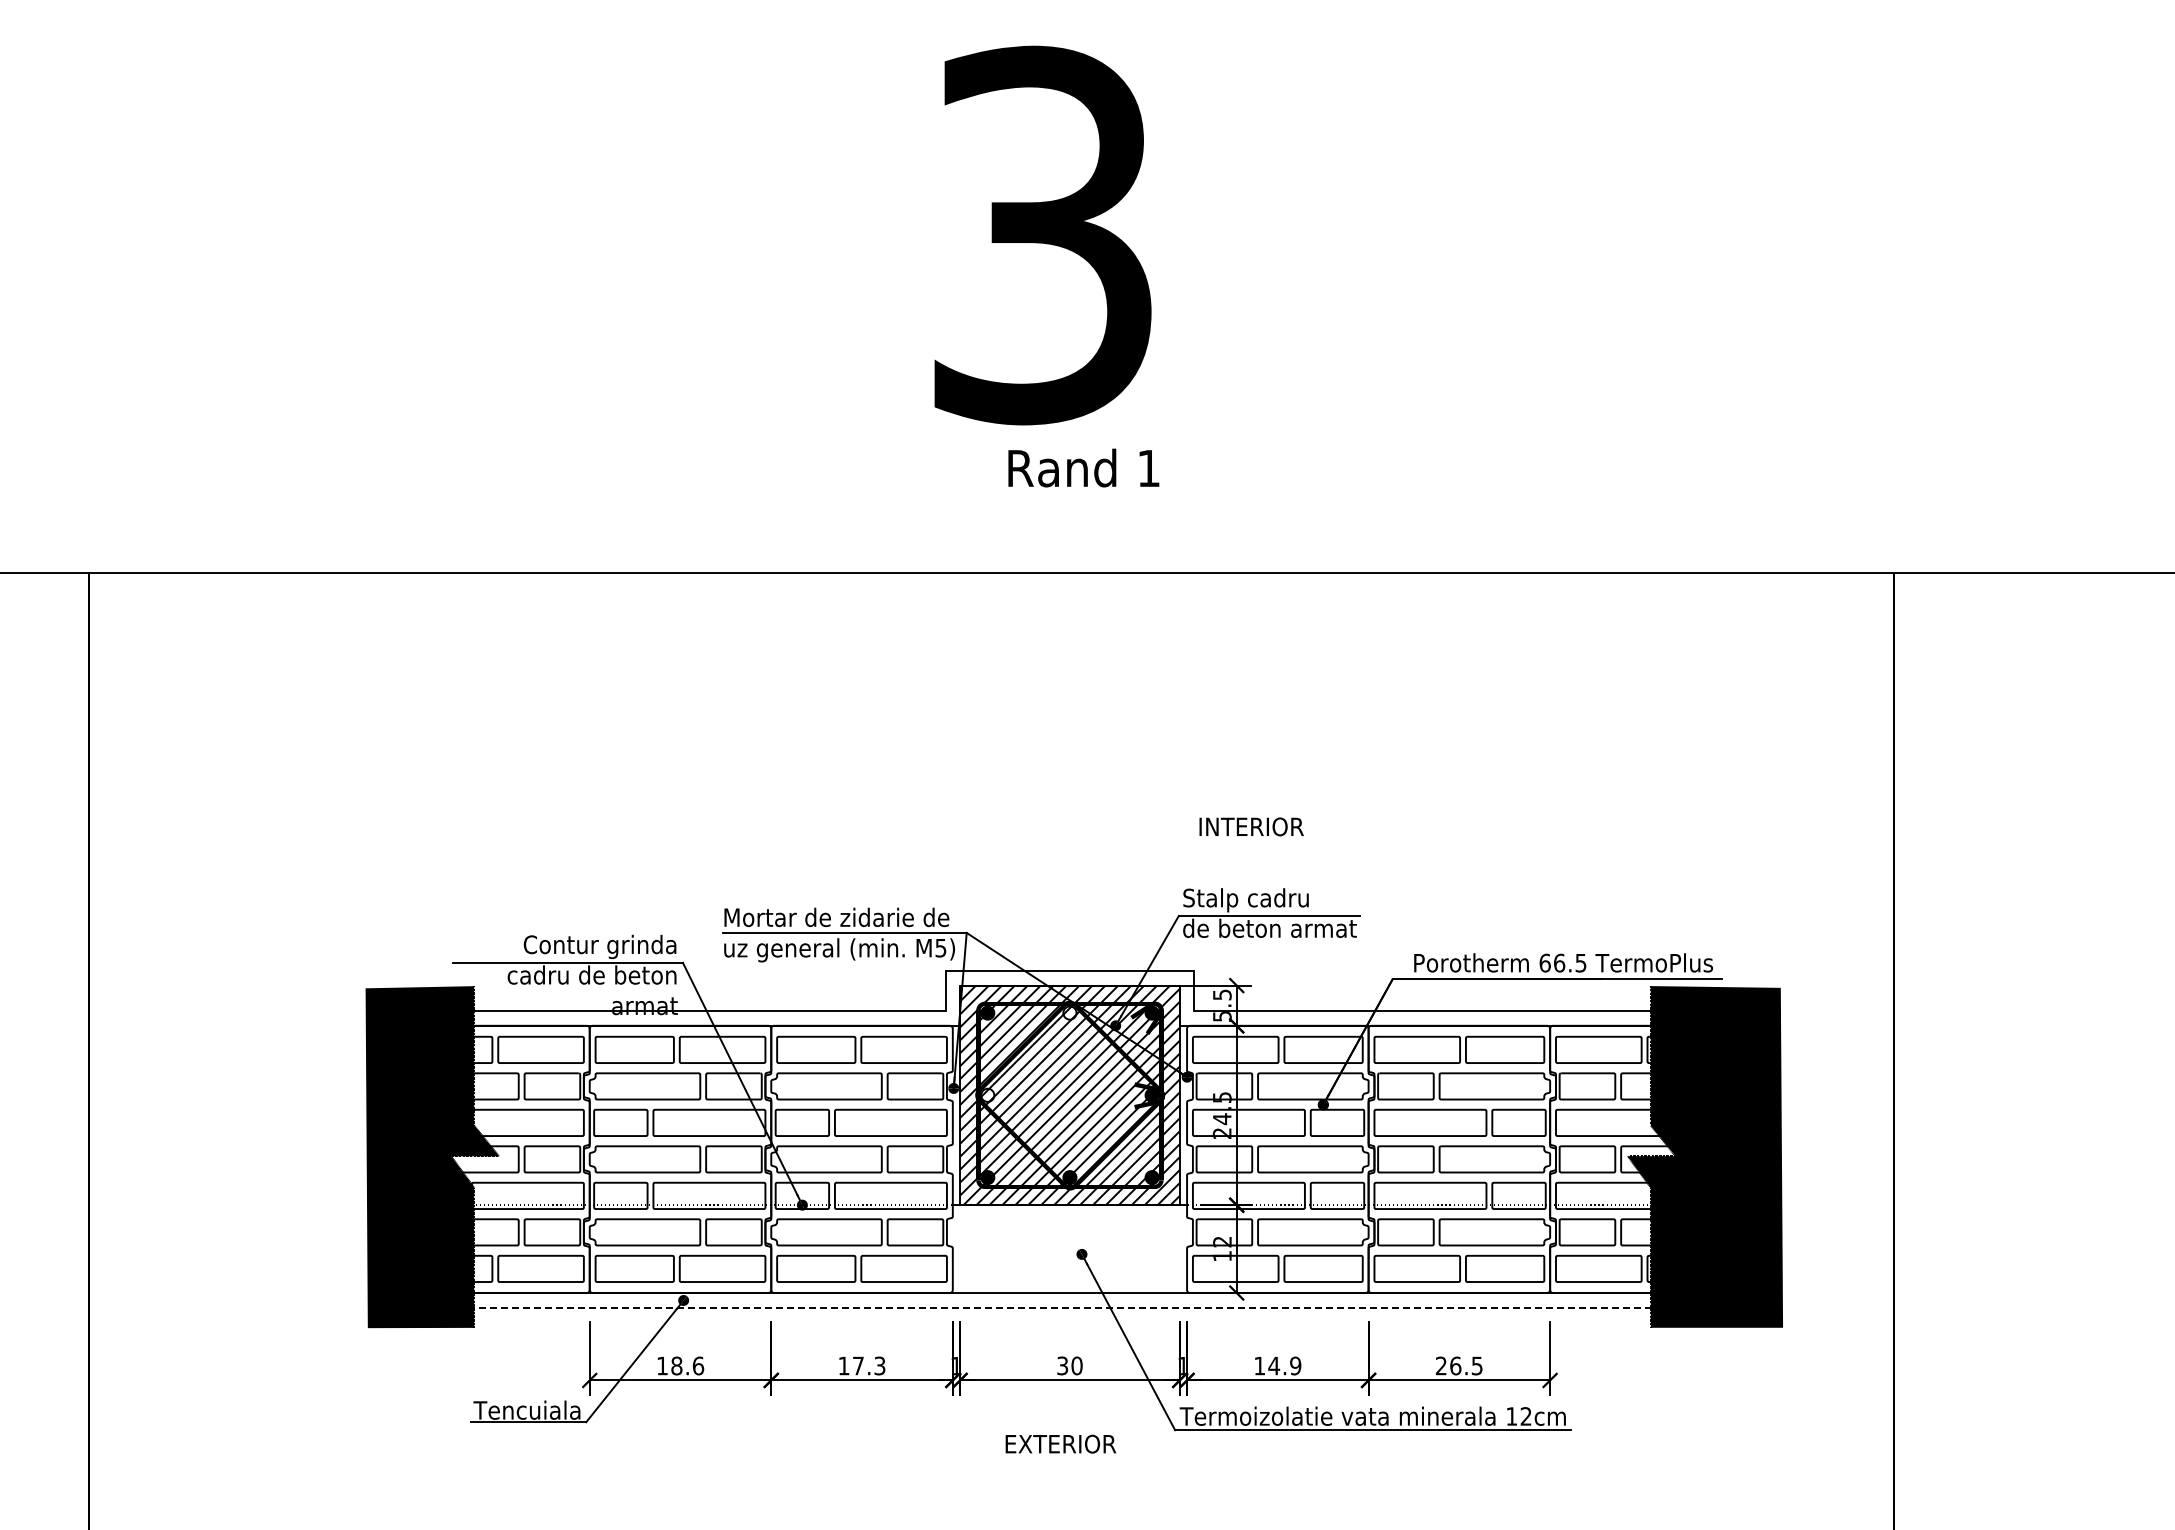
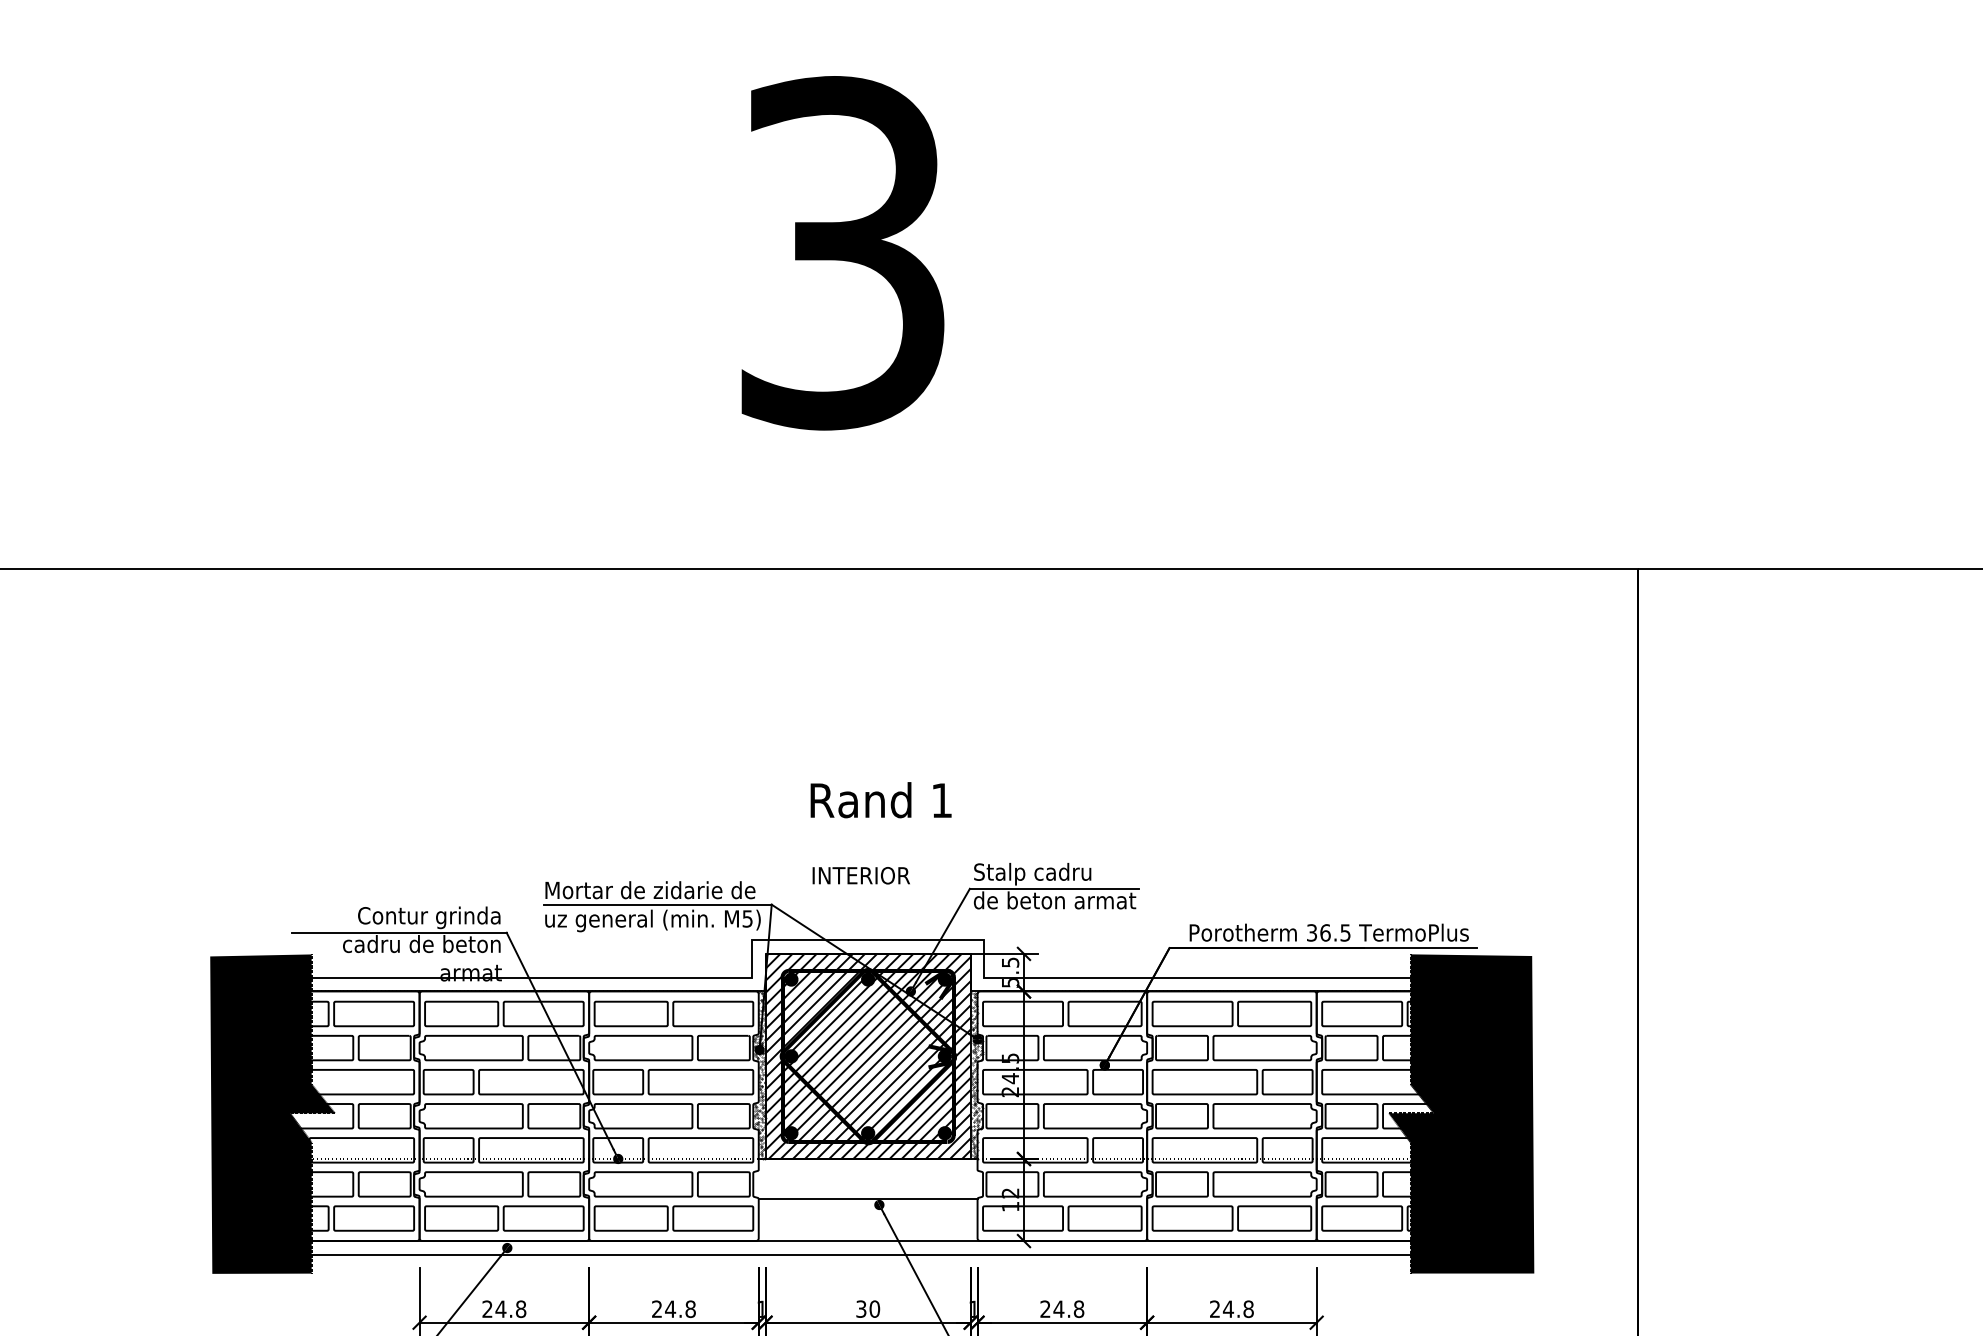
text: (1083, 467) -> (880, 799), moved
text: (1251, 826) -> (861, 875), moved
text: (1544, 962) -> (1311, 932), 66.5 -> 36.5
fill: (1069, 1012) -> (867, 979), added
fill: (987, 1094) -> (791, 1055), added
hatch: (953, 1115) -> (759, 1075), added
hatch: (1185, 1115) -> (976, 1075), added
line: (1069, 1248) -> (867, 1199), added
line: (1065, 1307) -> (864, 1254), dashed -> solid
text: (680, 1365) -> (504, 1308), 18.6 -> 24.8
text: (861, 1365) -> (673, 1308), 17.3 -> 24.8
text: (1277, 1365) -> (1062, 1308), 14.9 -> 24.8
text: (1465, 1365) -> (1237, 1308), 26.5 -> 24.8

